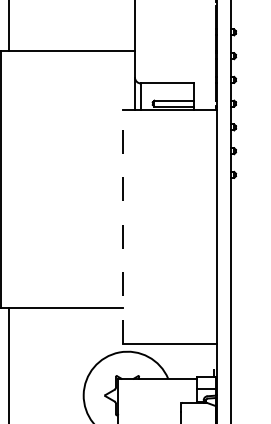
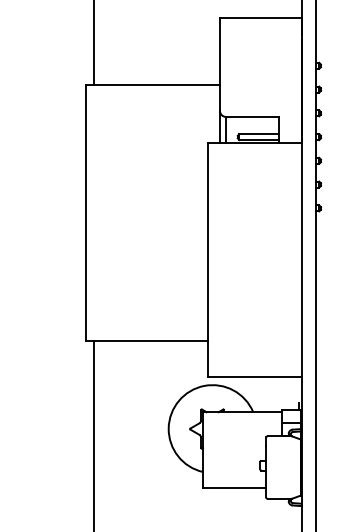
line: (123, 227) -> (208, 260), dashed -> solid

